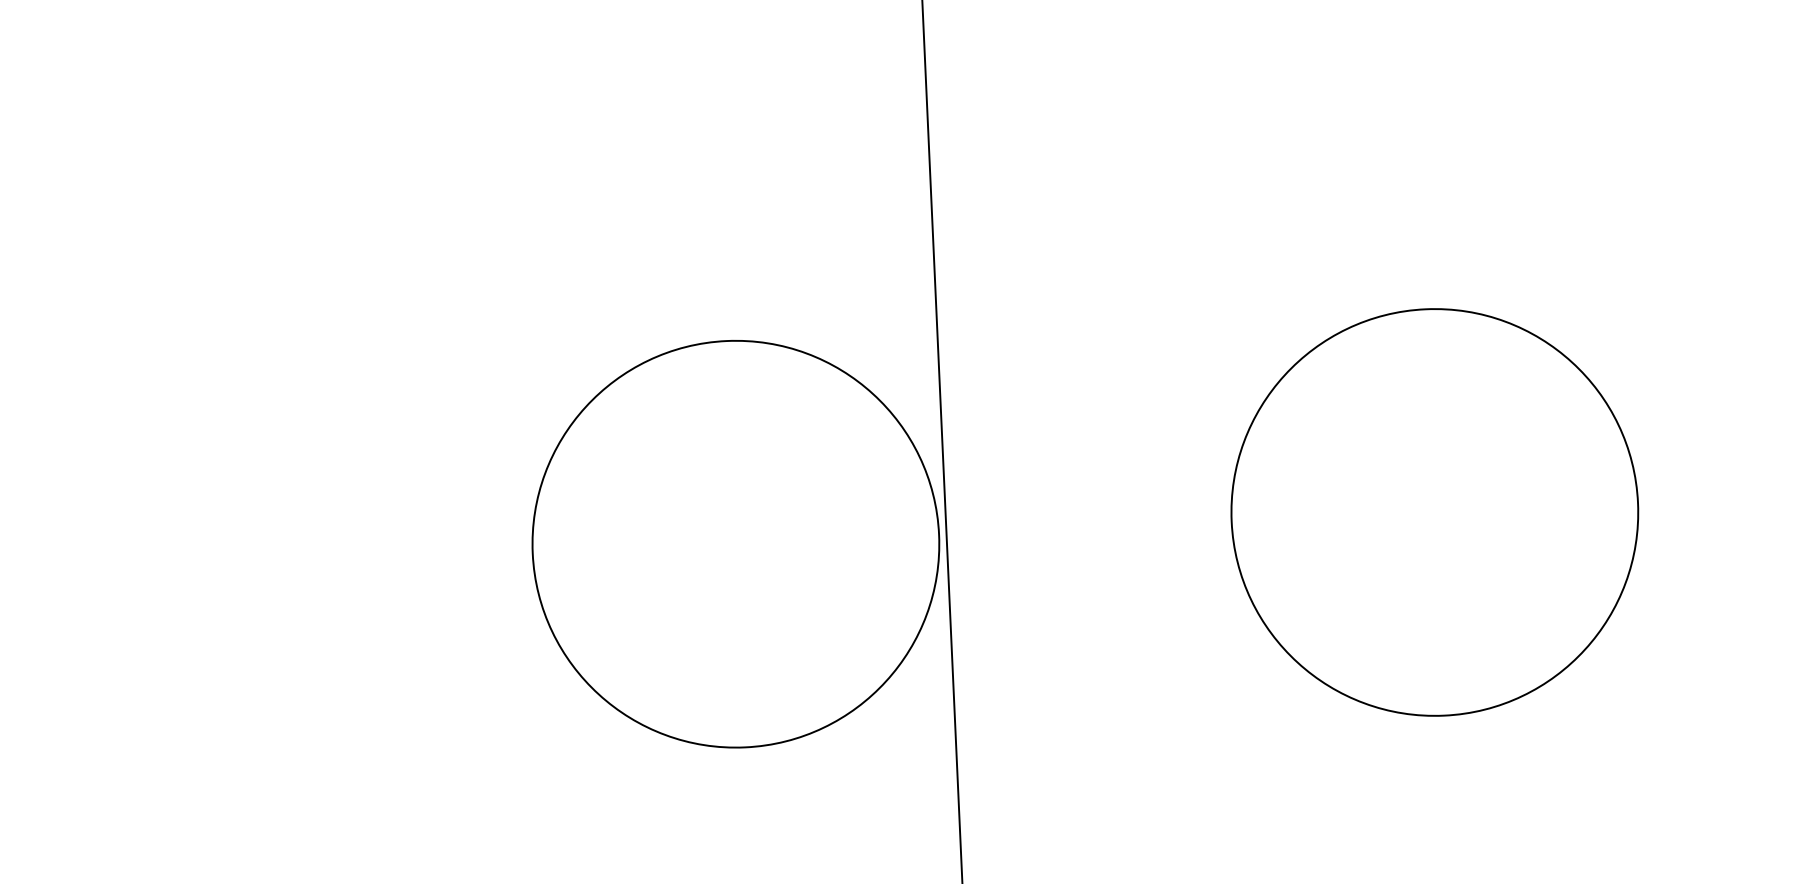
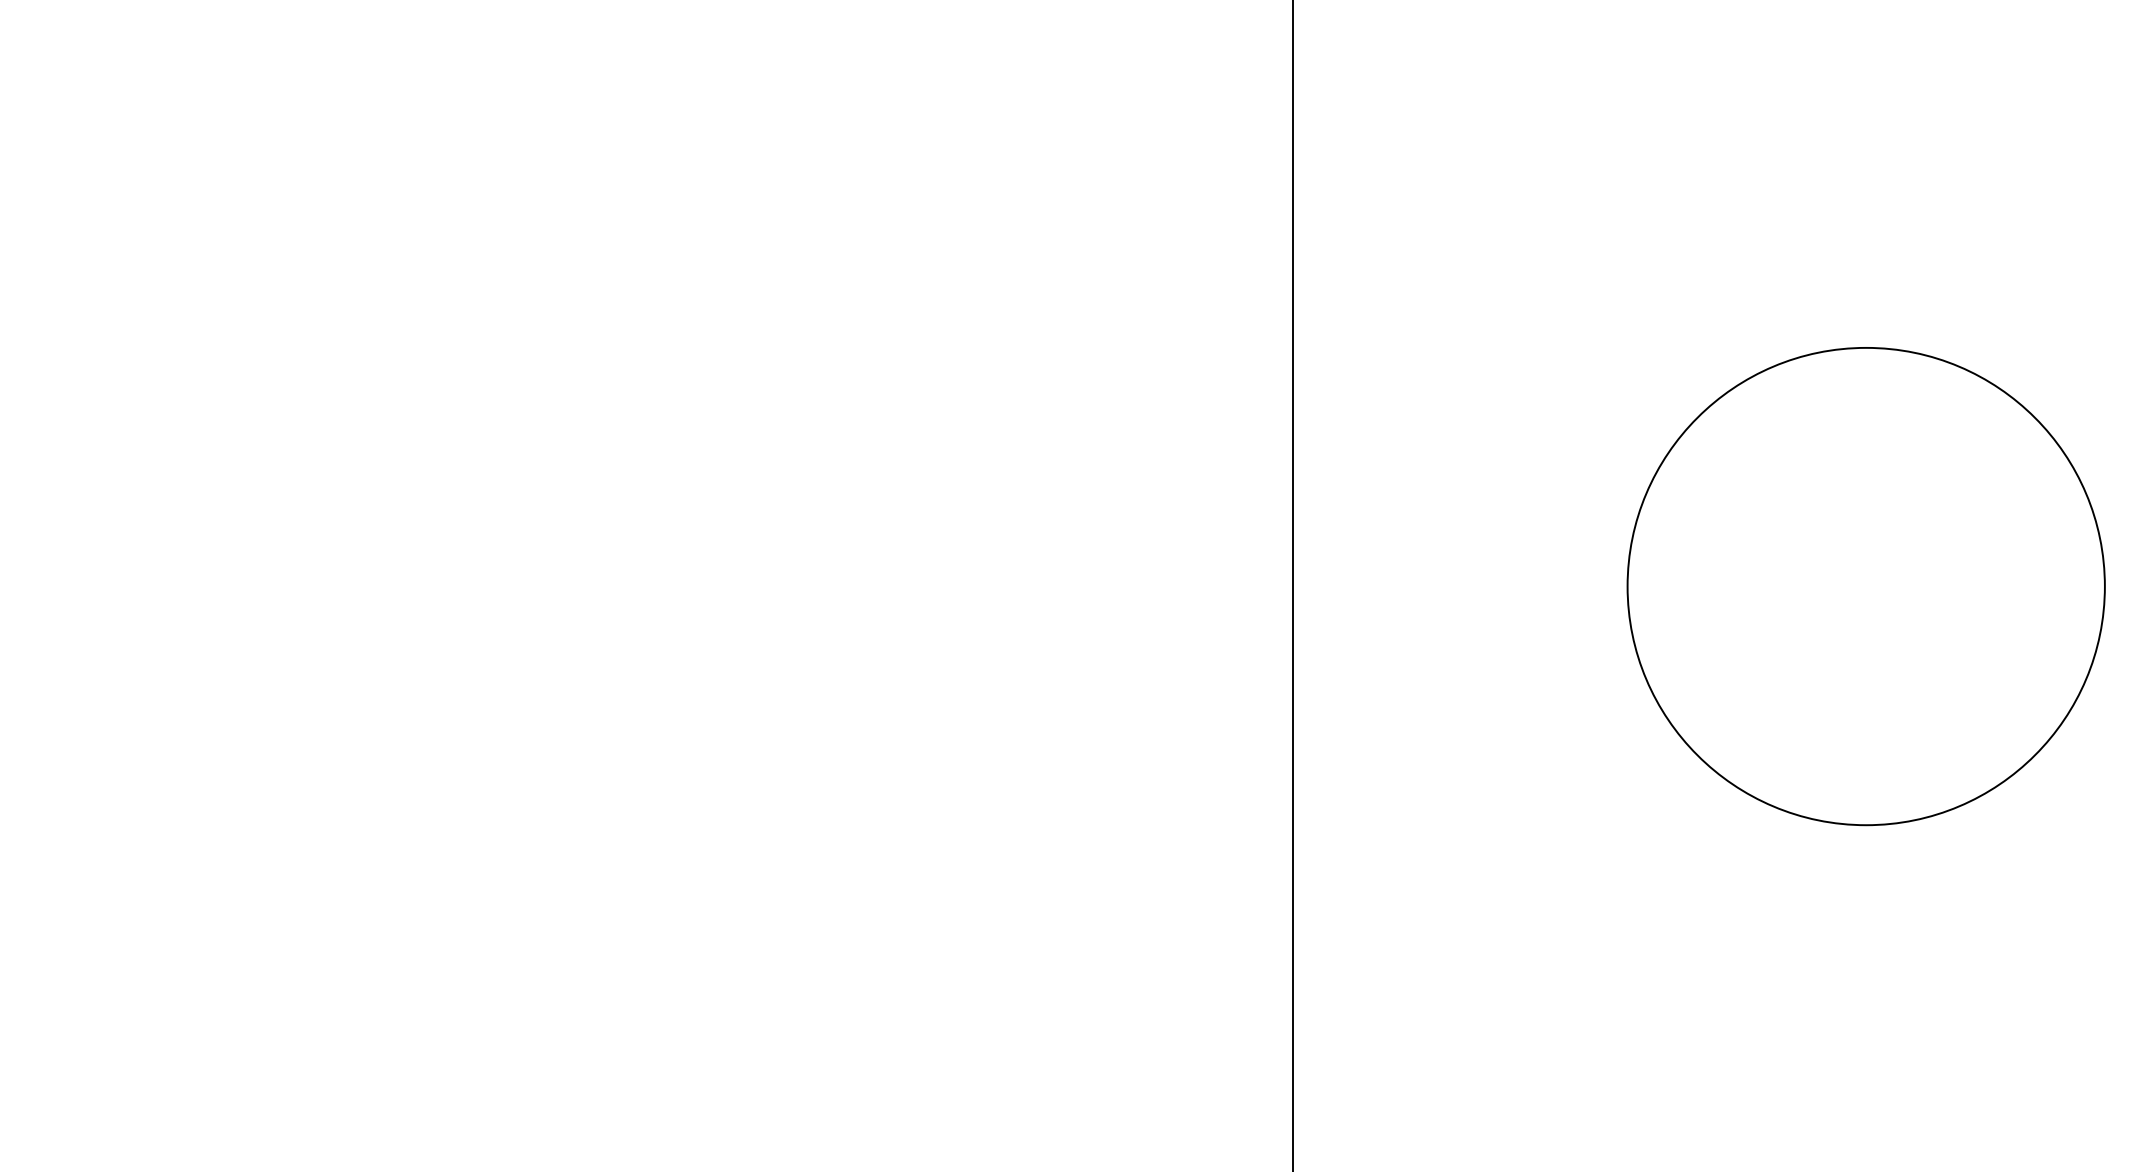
circle: (735, 544) -> (1044, 586), removed

